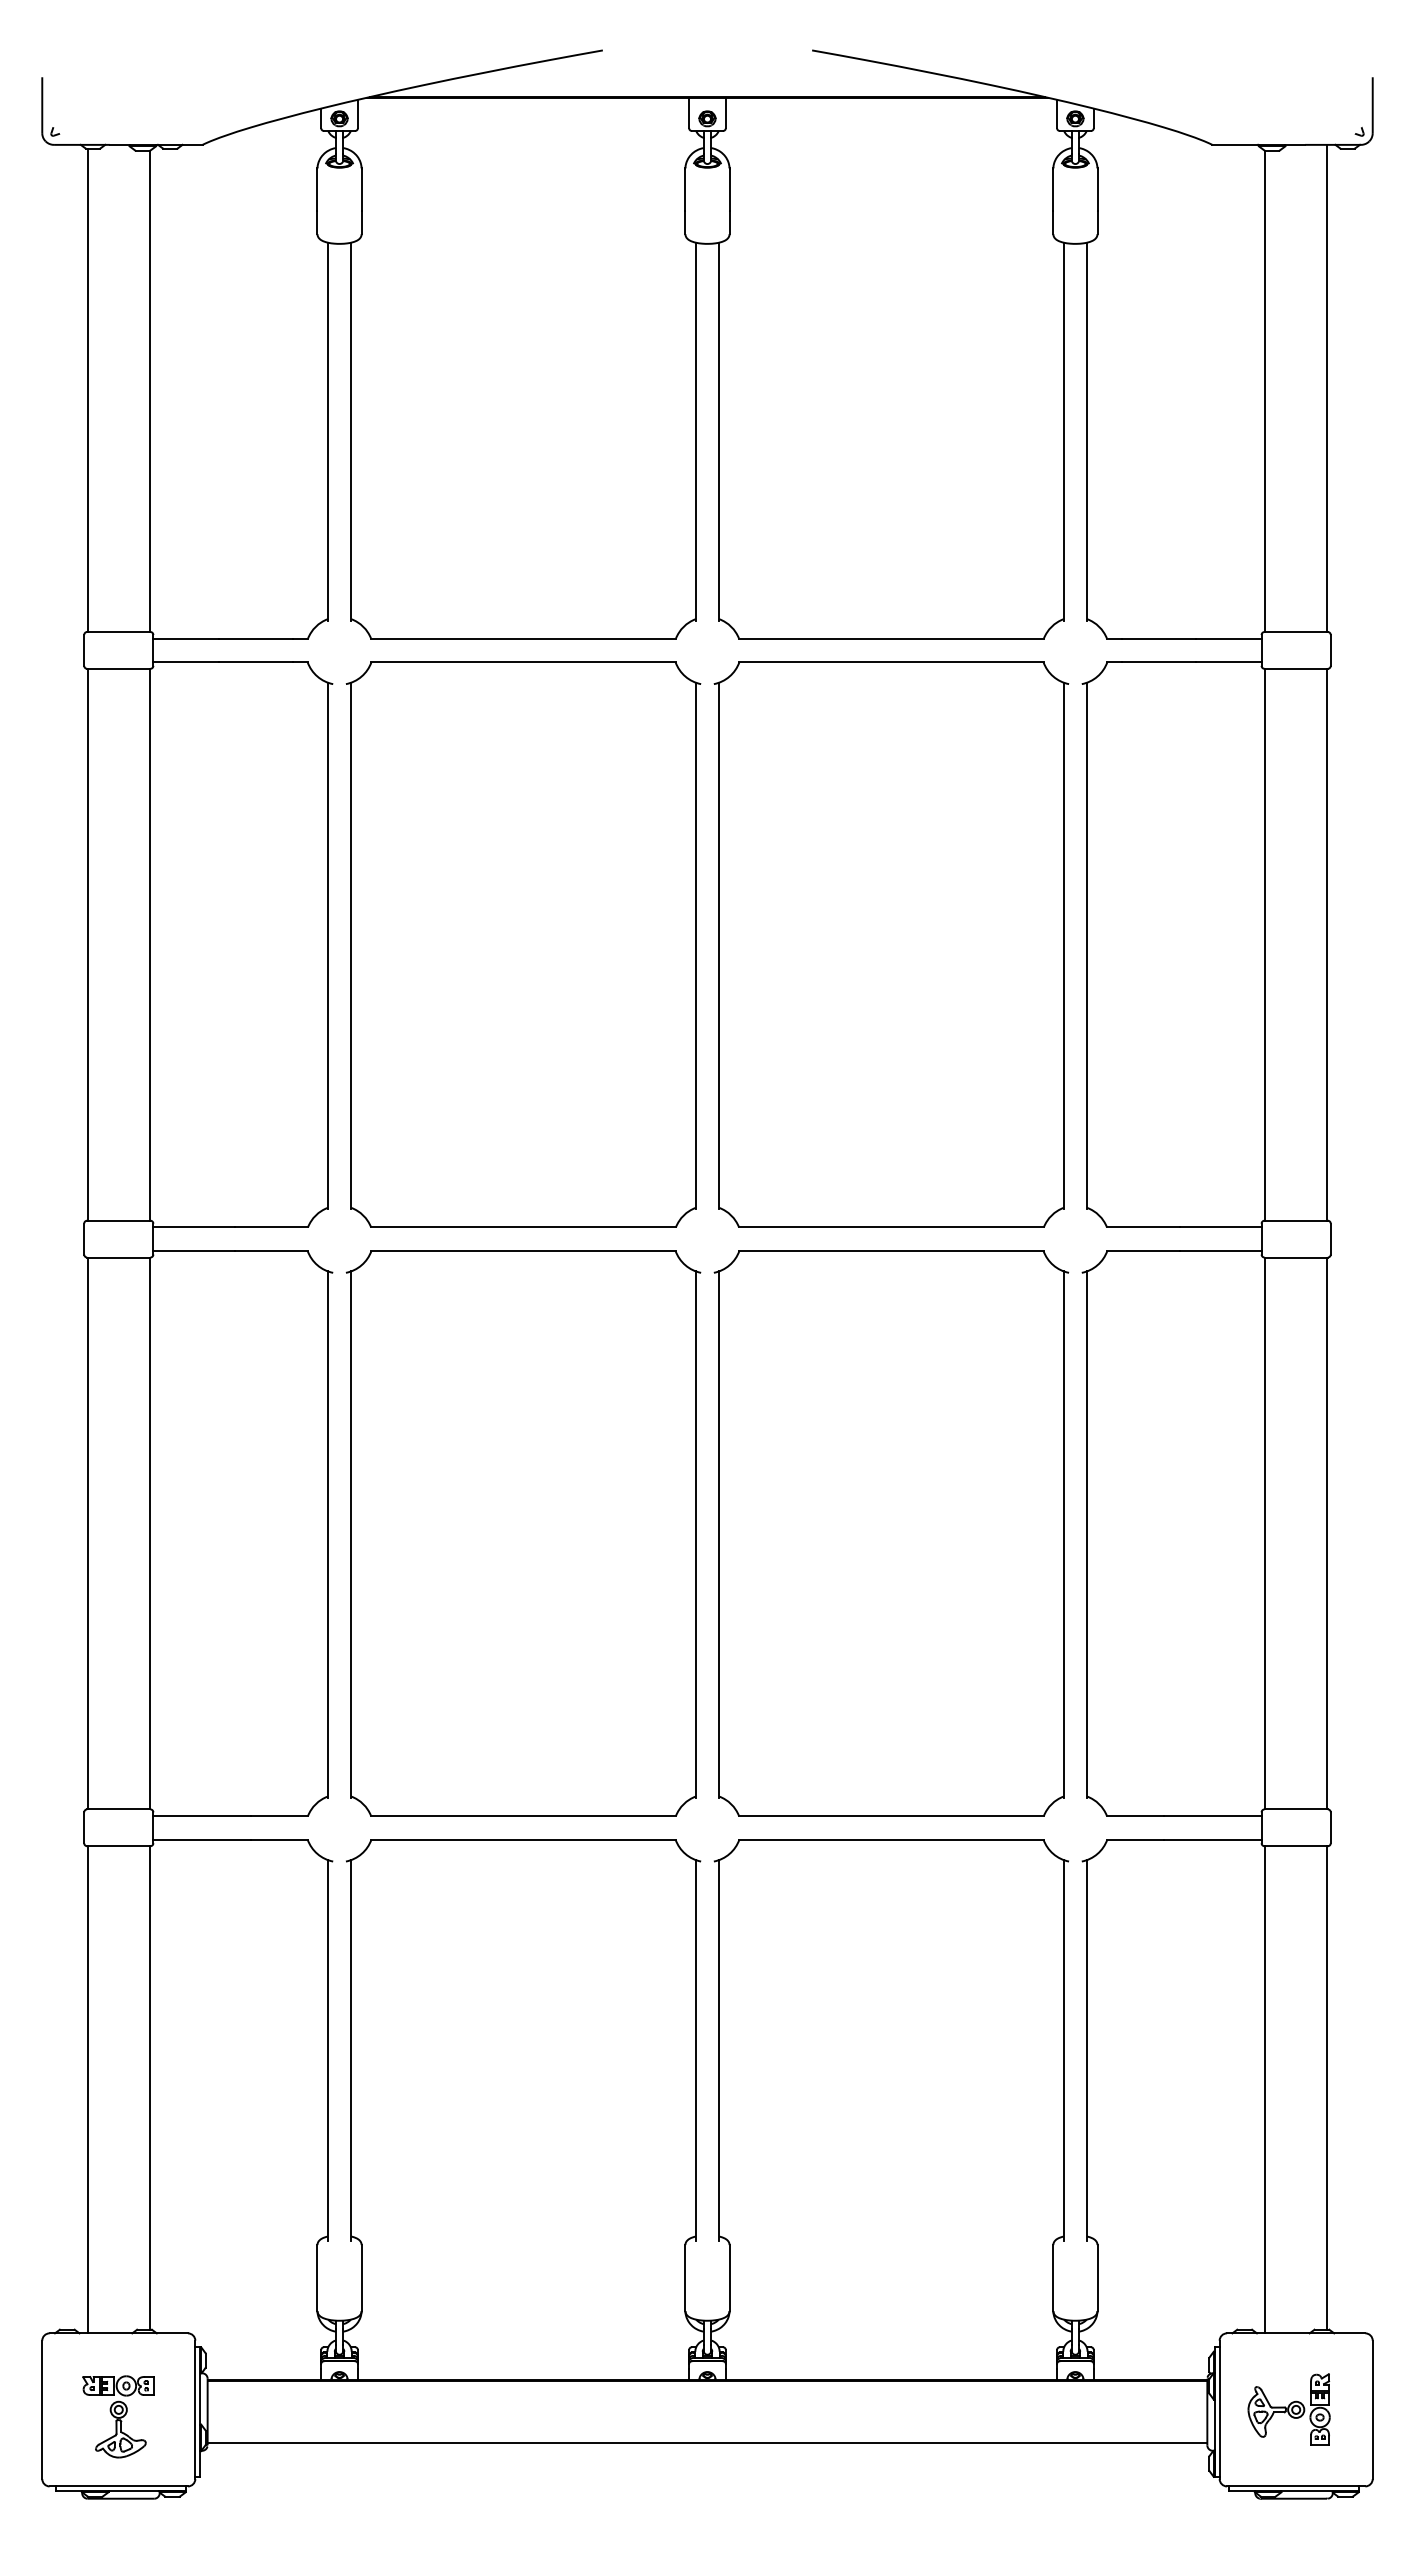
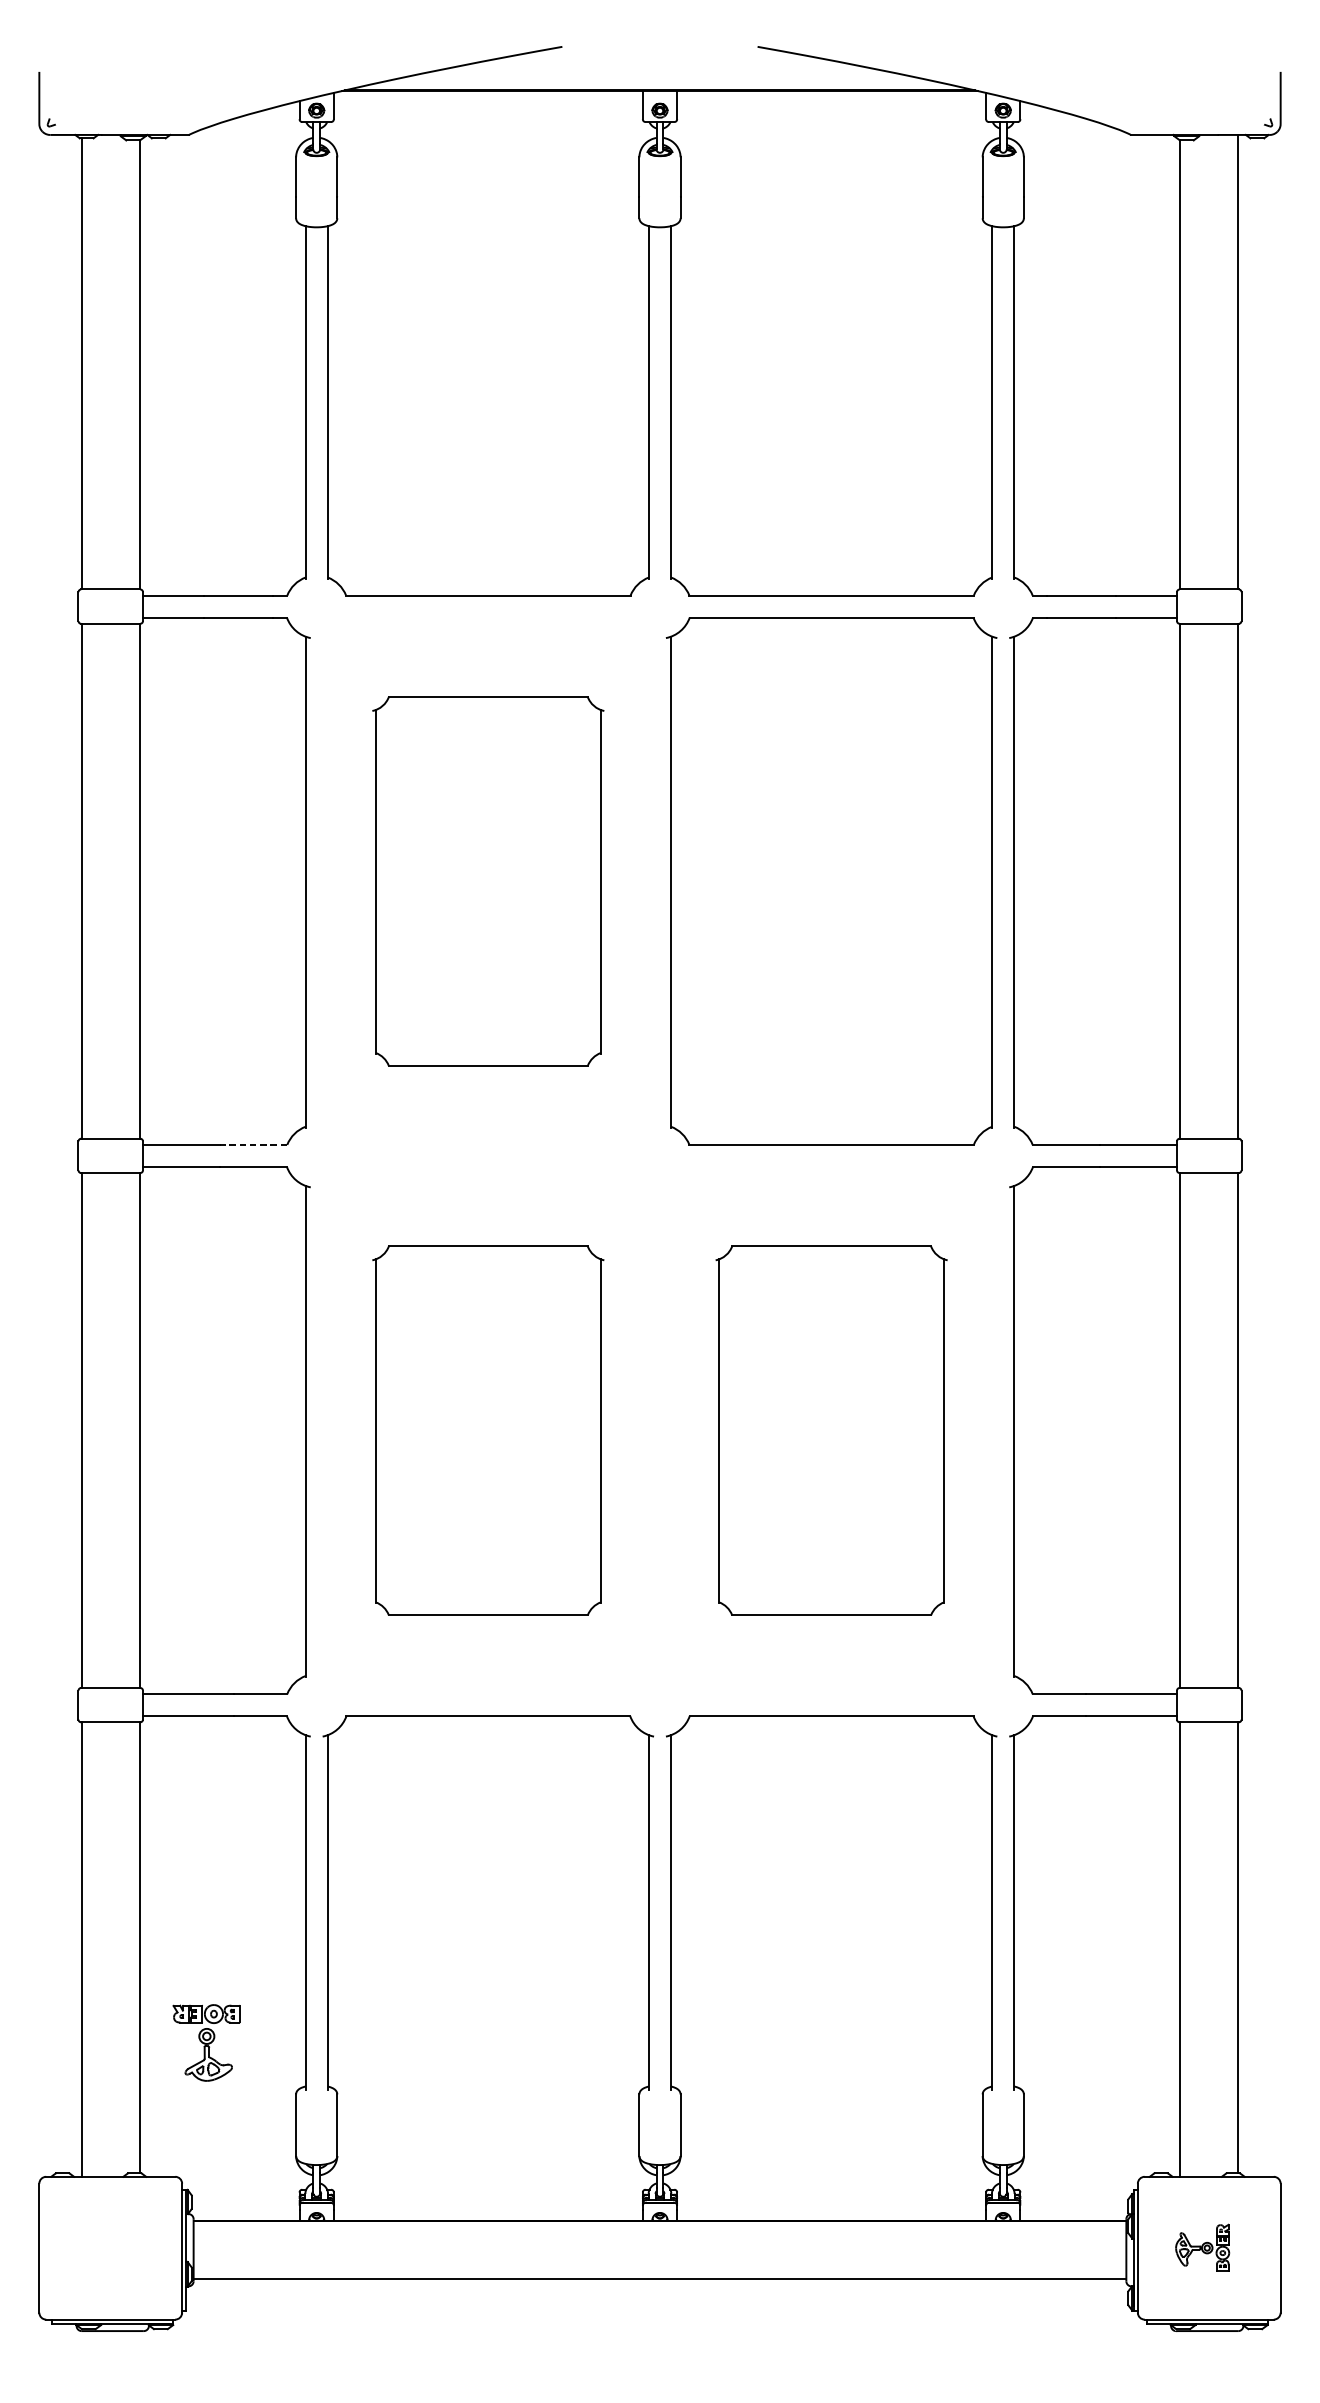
part: (523, 944) -> (488, 881), size x0.7
line: (271, 1227) -> (253, 1145), solid -> dashed
part: (523, 1533) -> (488, 1430), size x0.7
part: (891, 1533) -> (831, 1430), size x0.7
part: (1288, 2409) -> (1202, 2247), size x0.7
part: (118, 2416) -> (206, 2042), moved

